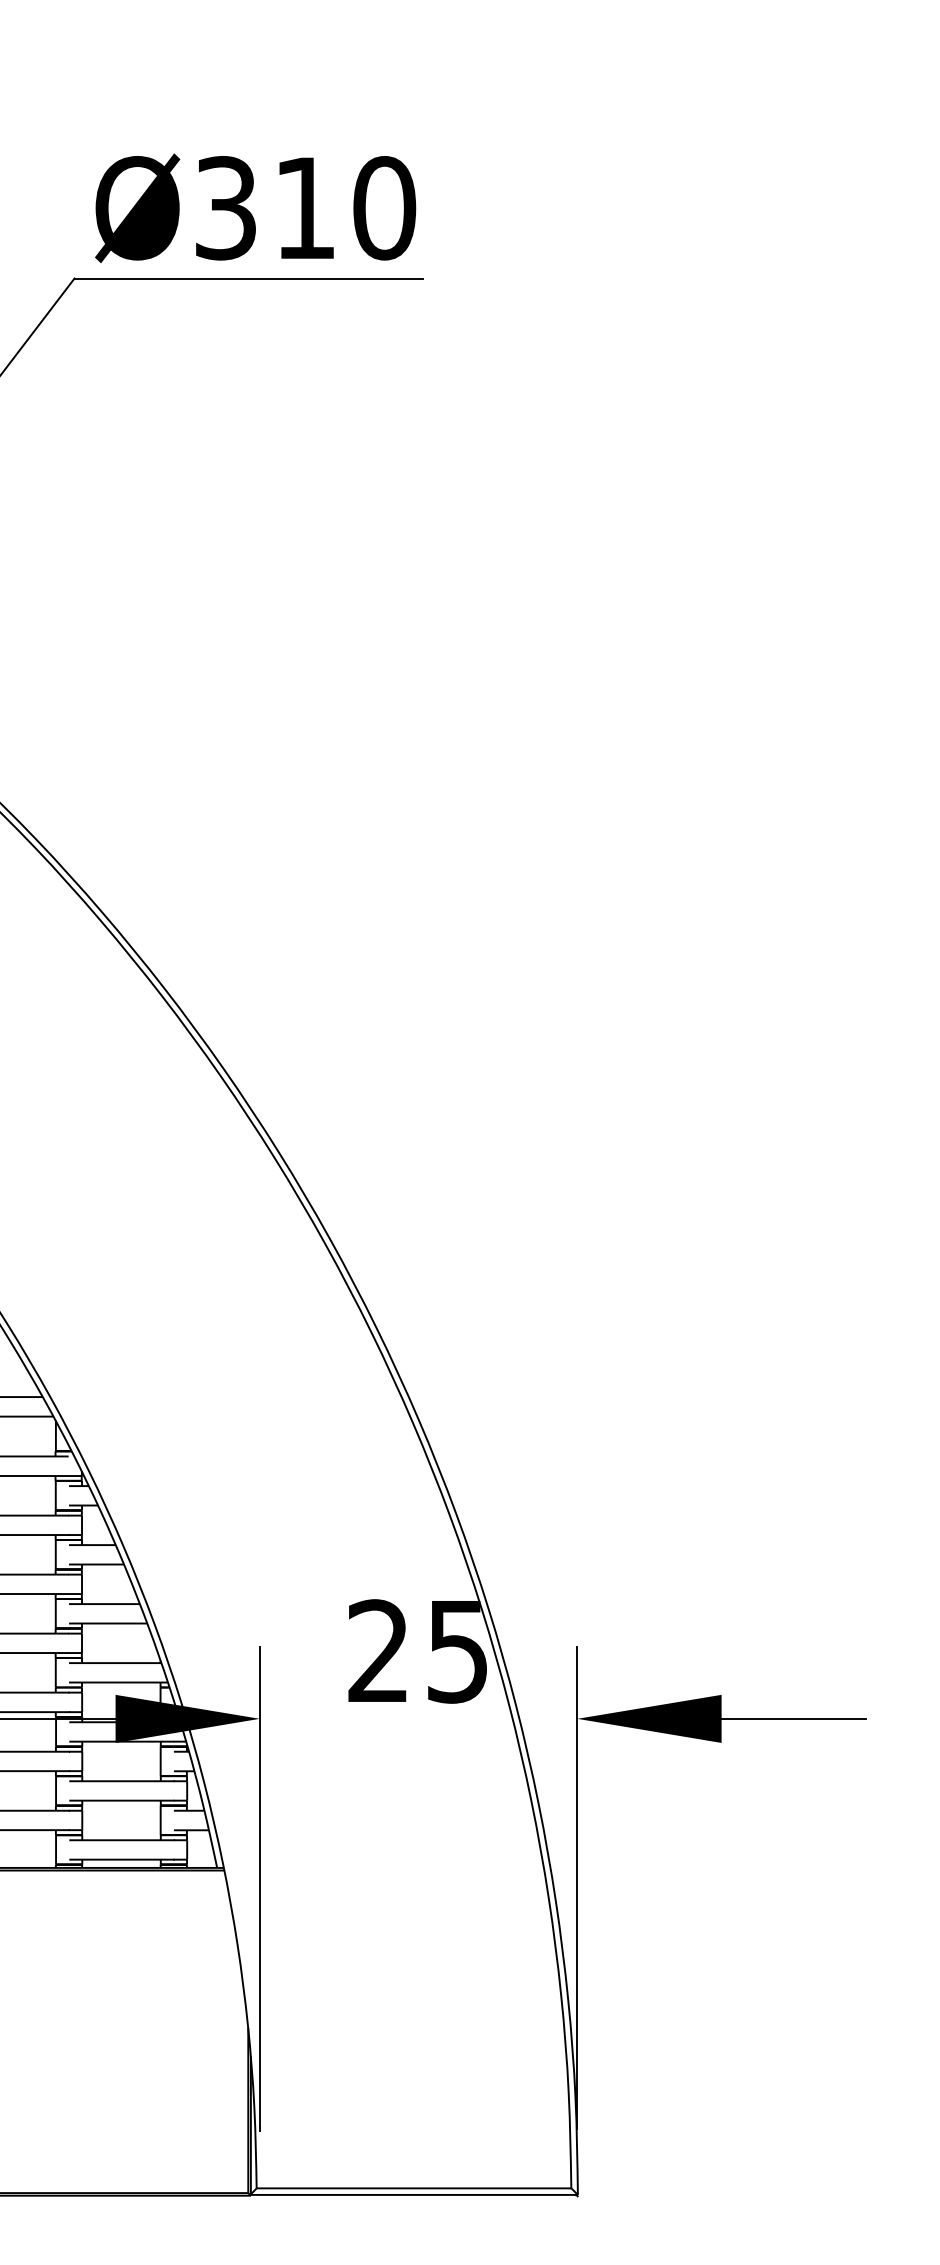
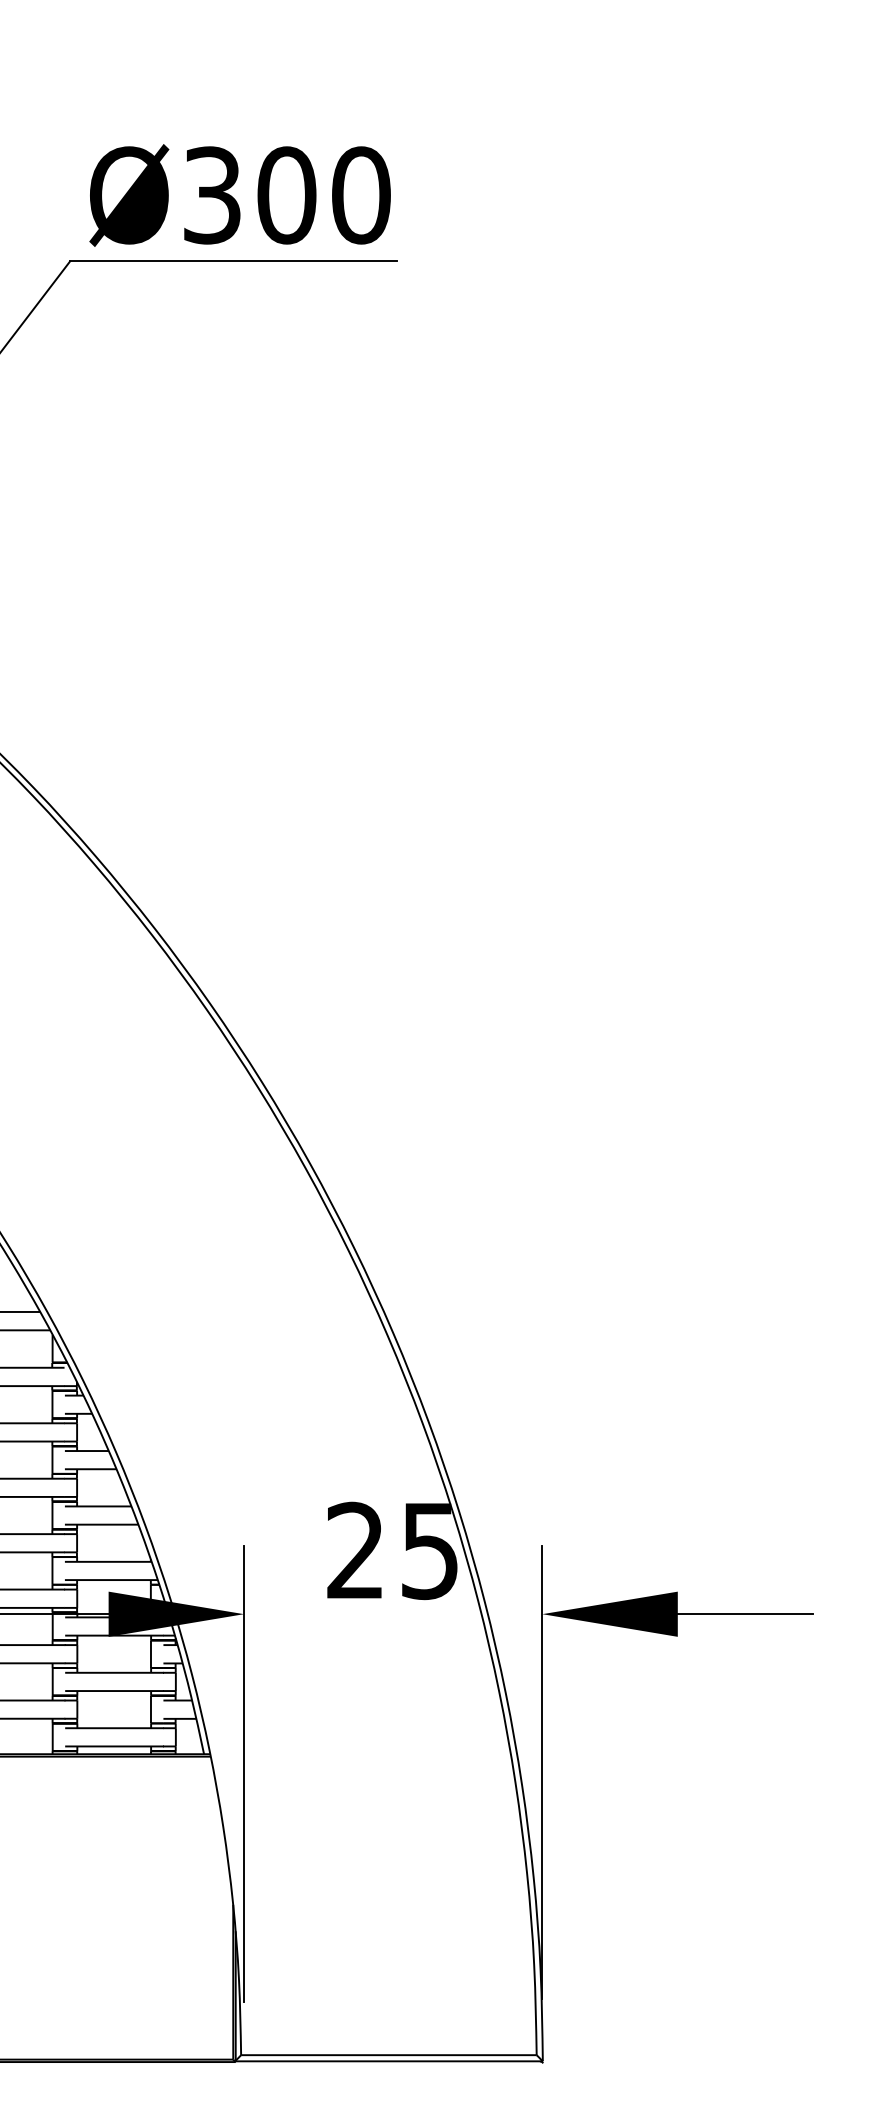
text: (305, 208) -> (287, 195), Ø310 -> Ø300

